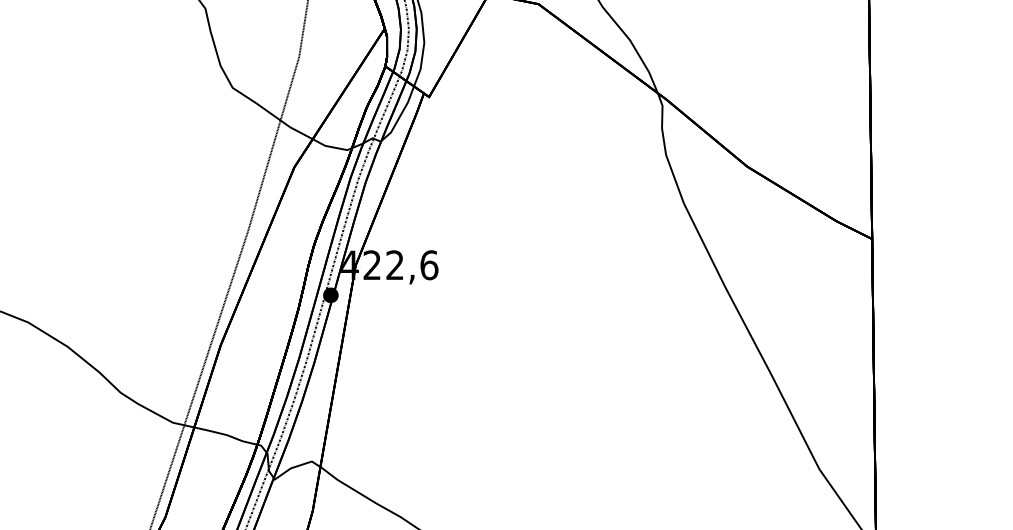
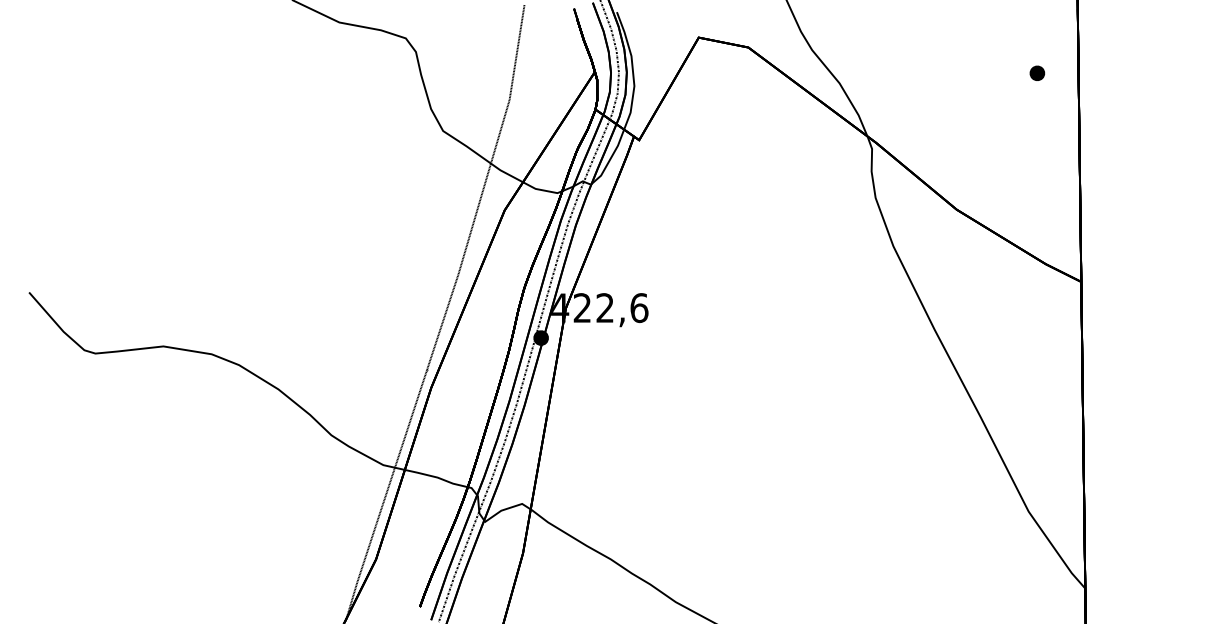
part: (828, 29) -> (1037, 72), added

